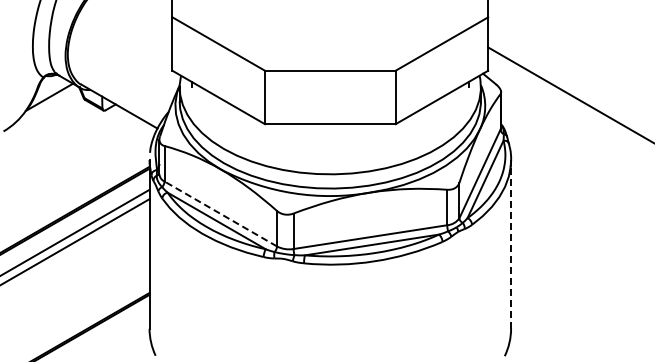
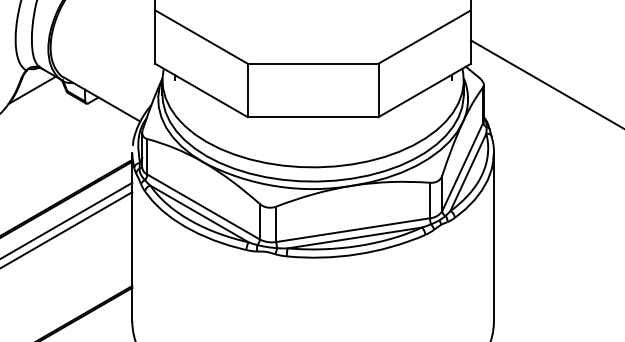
line: (220, 213) -> (203, 206), dashed -> solid
line: (511, 243) -> (494, 236), dashed -> solid

